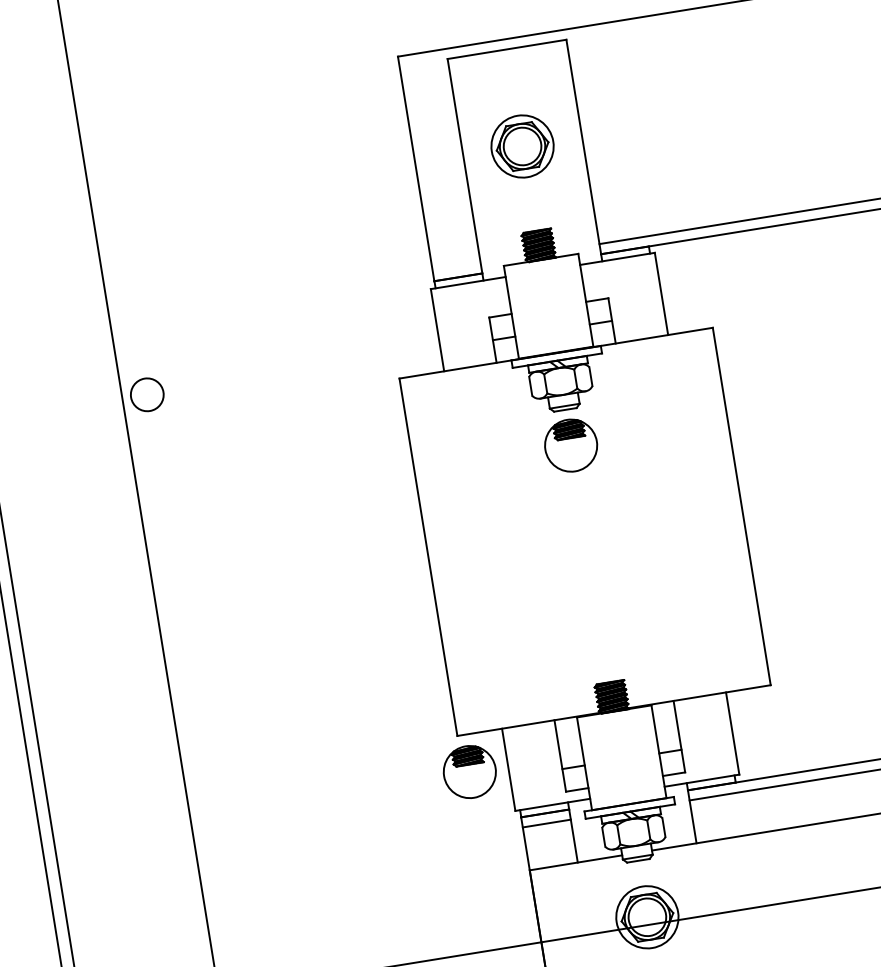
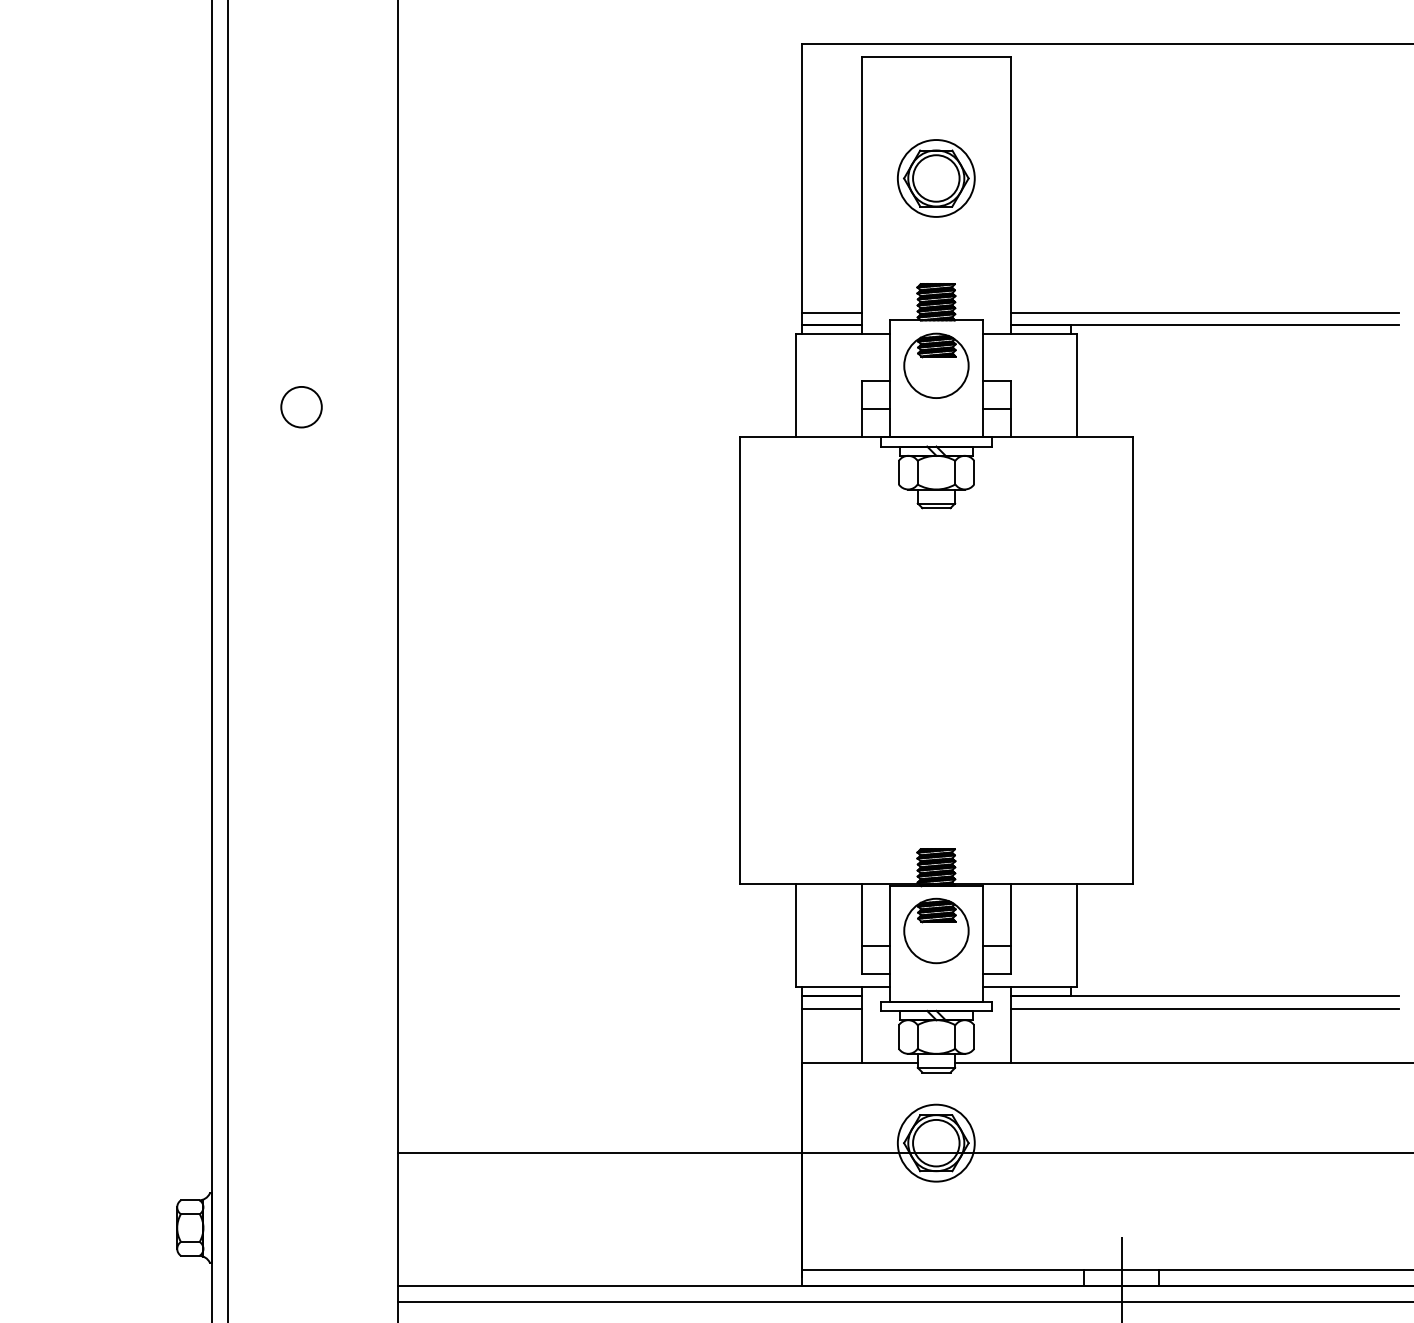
line: (456, 267) -> (832, 312), added
circle: (147, 395) -> (301, 407), moved
part: (571, 445) -> (936, 365), moved
part: (469, 771) -> (936, 930), moved

